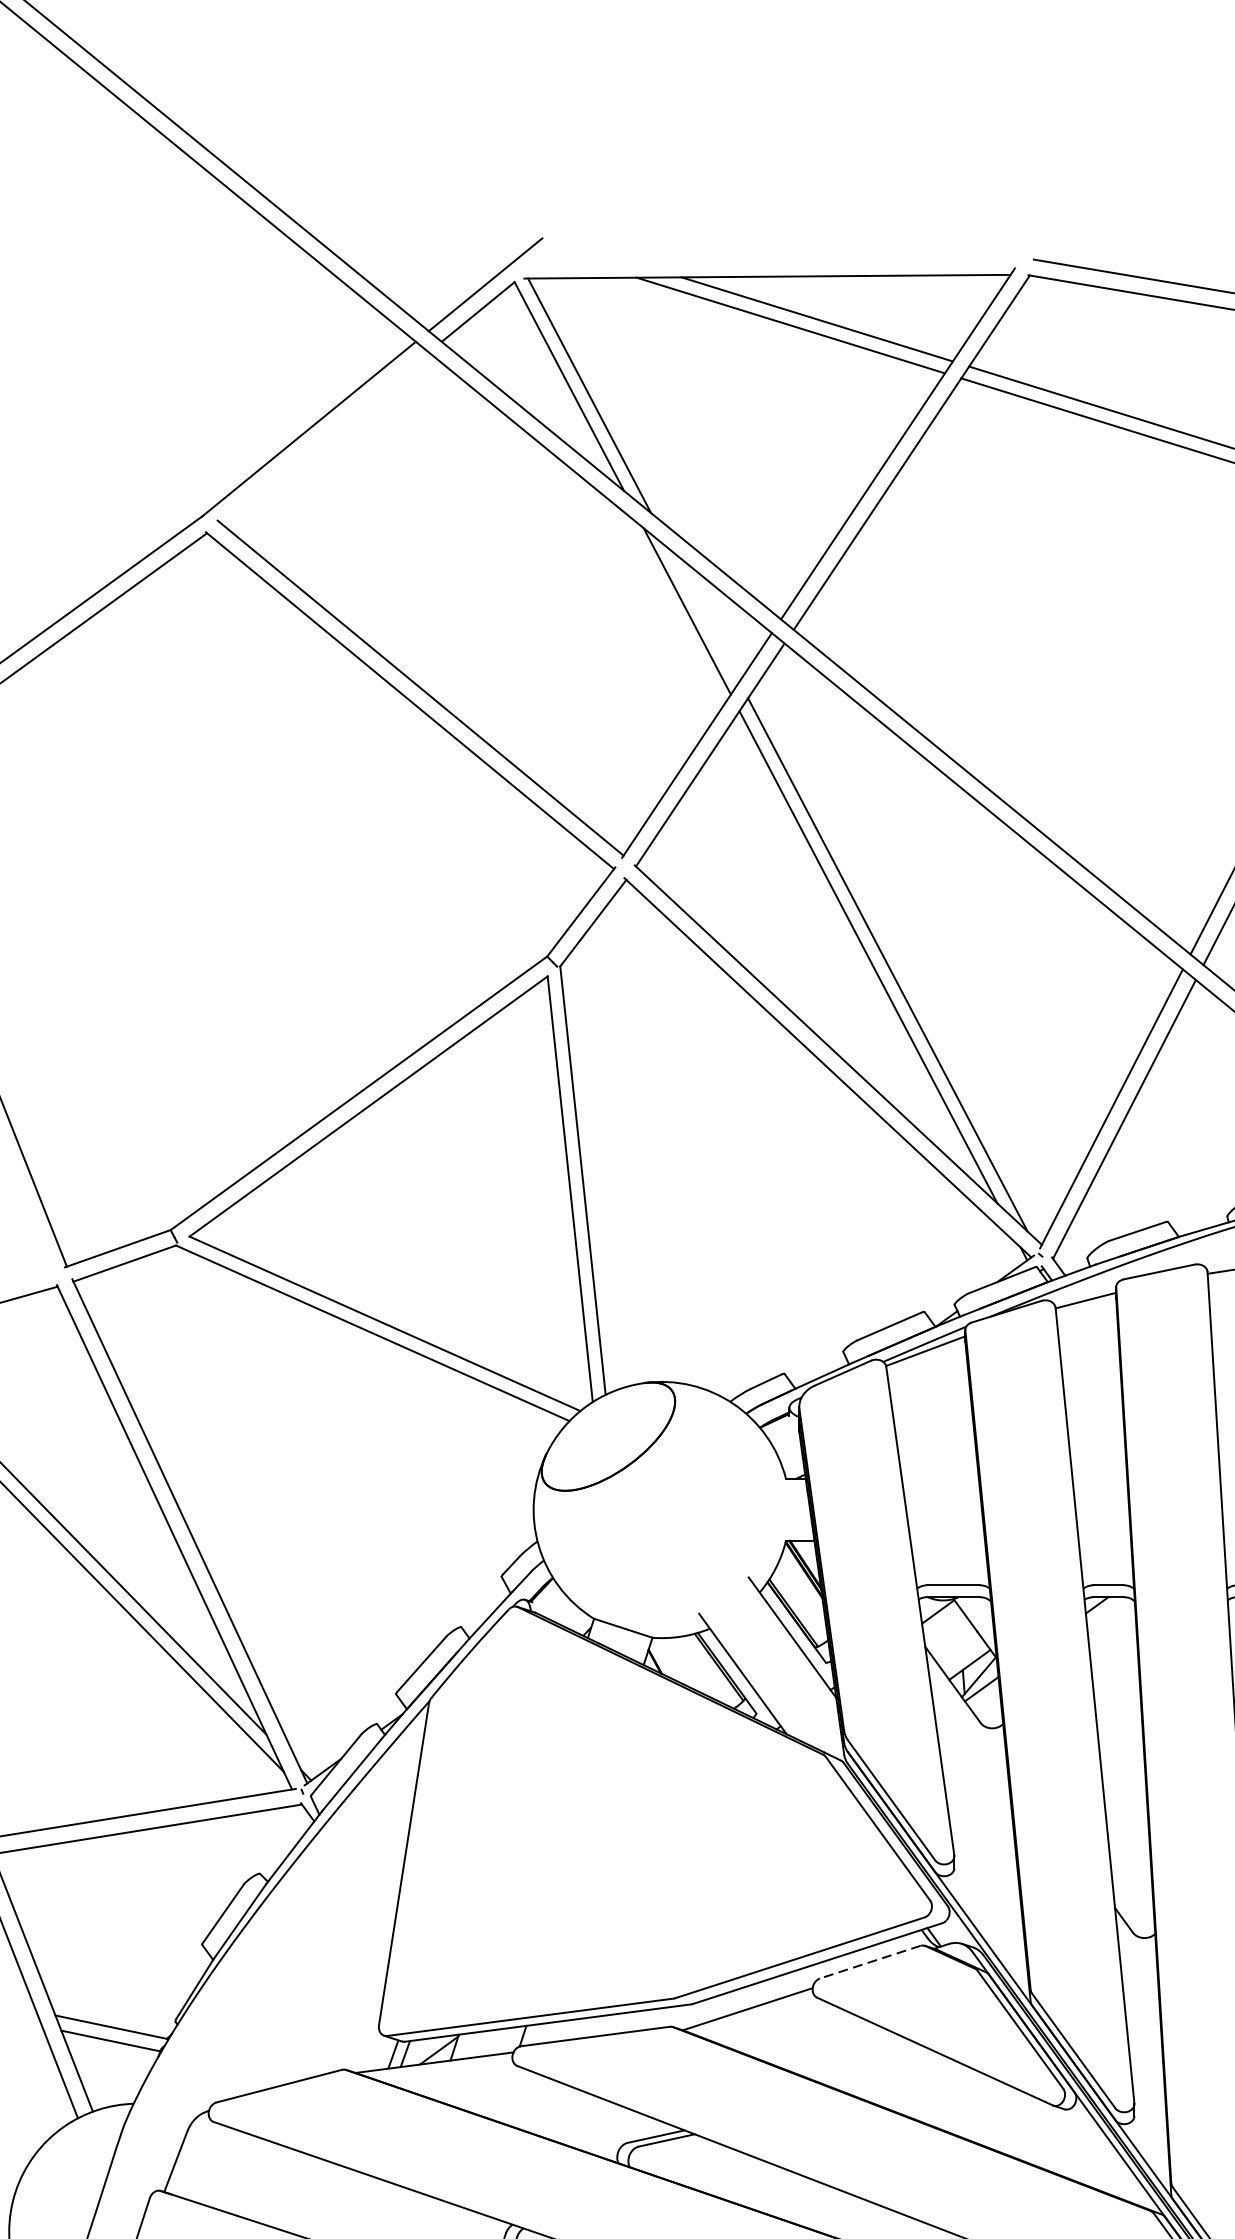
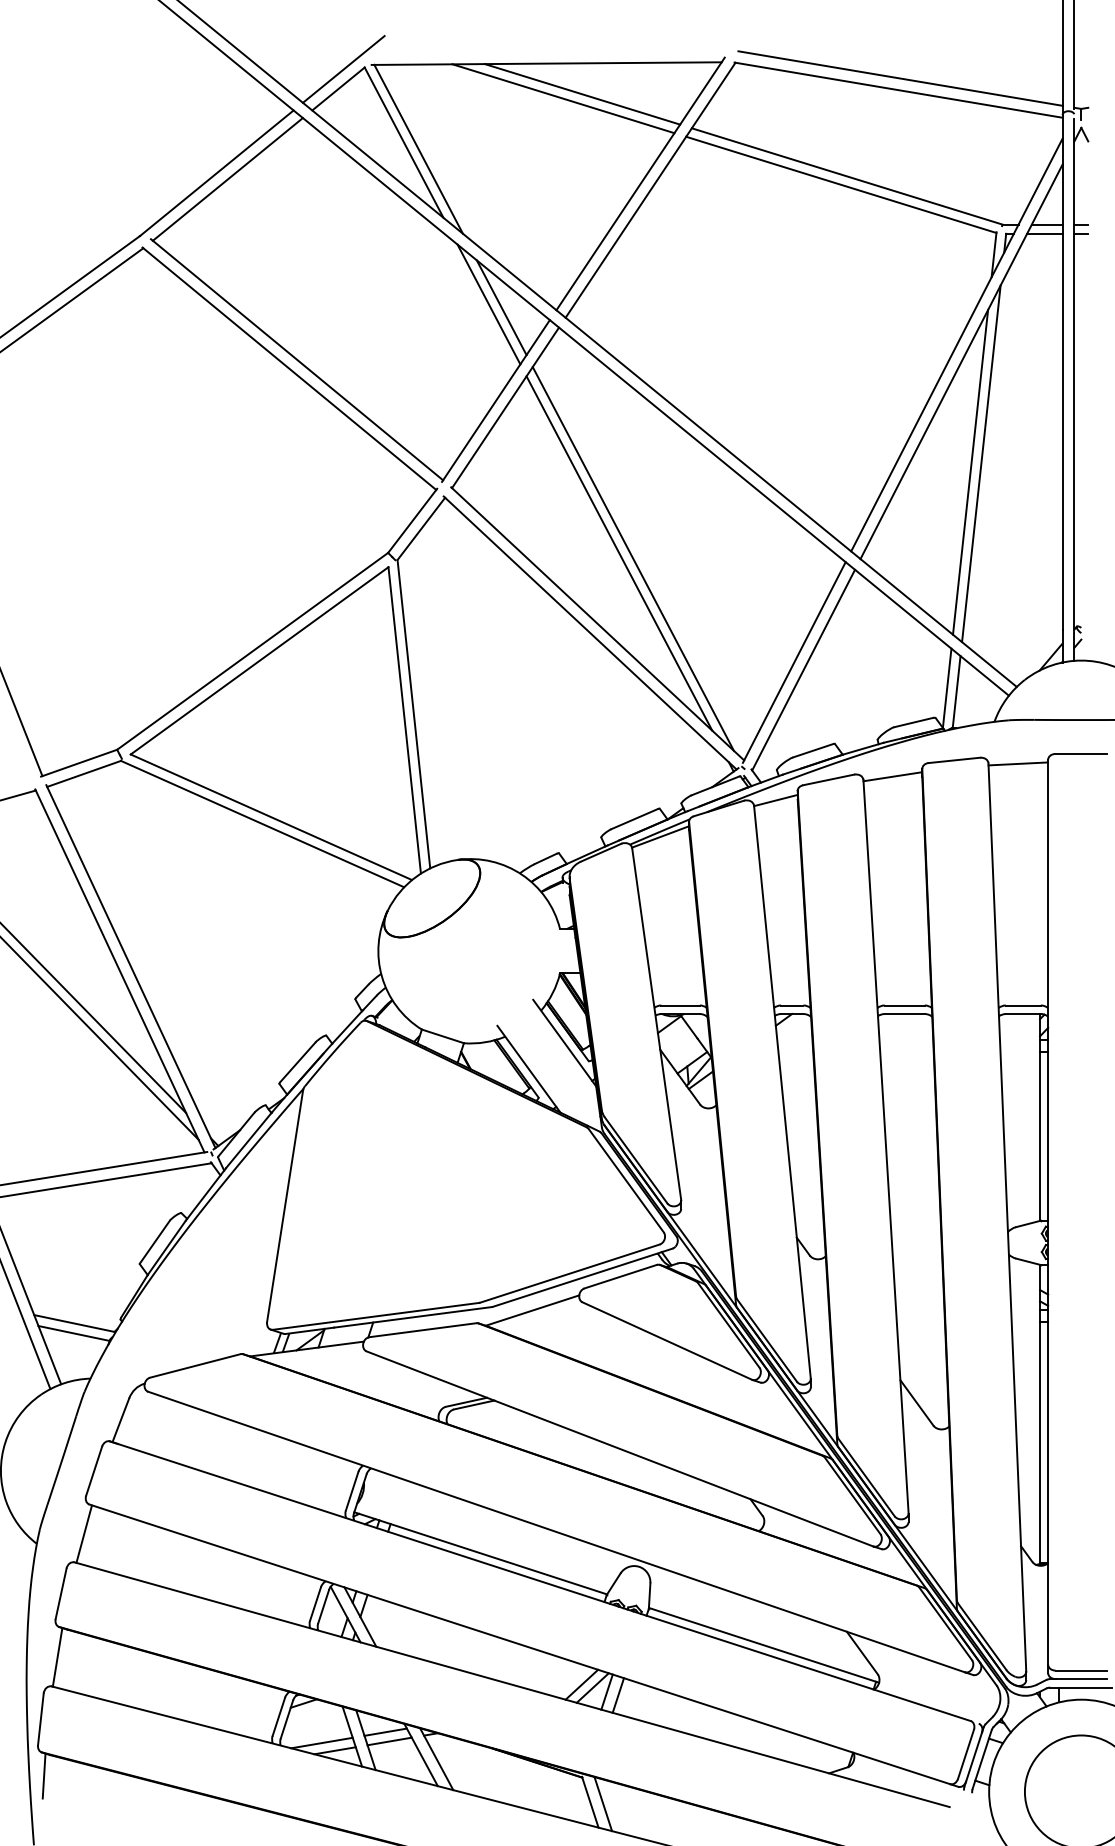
line: (324, 437) -> (227, 179), added
line: (704, 615) -> (501, 307), added
line: (870, 1961) -> (620, 1276), dashed -> solid

